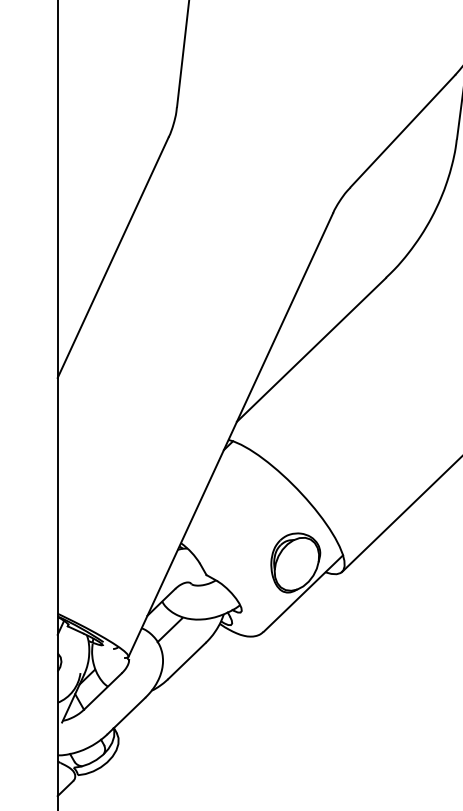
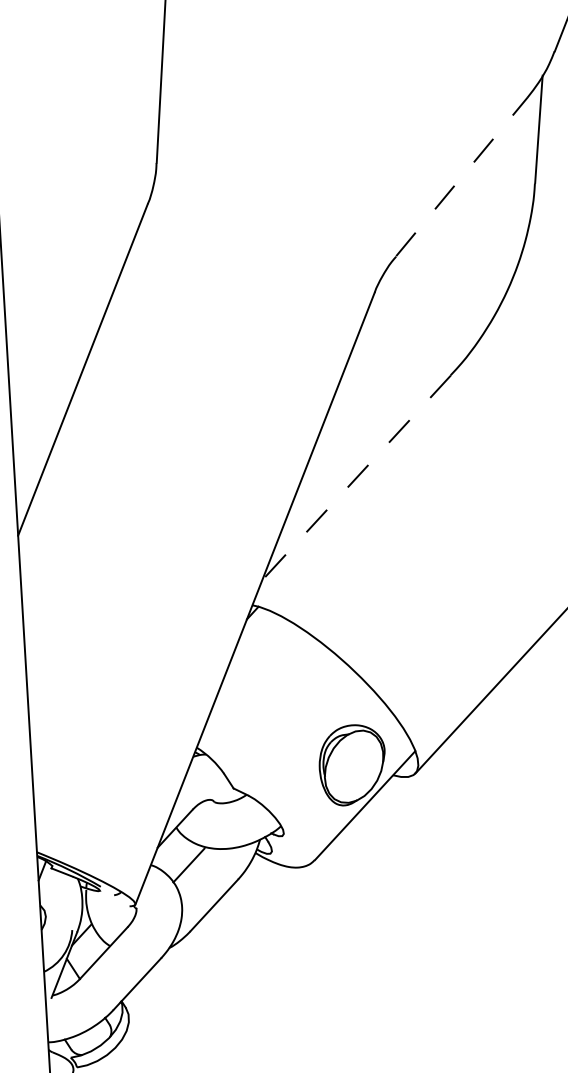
line: (403, 131) -> (462, 177), solid -> dashed
line: (311, 349) -> (356, 477), solid -> dashed

